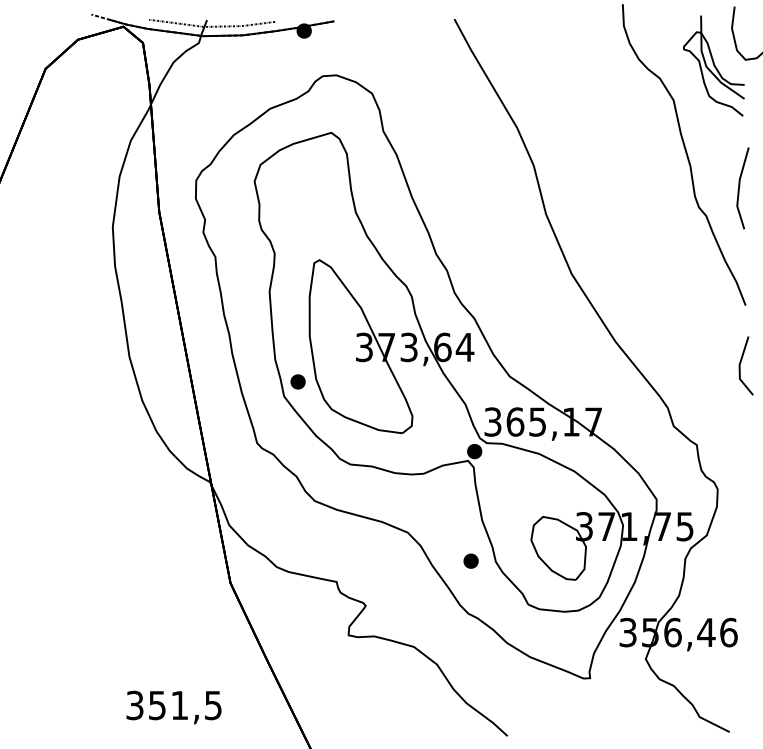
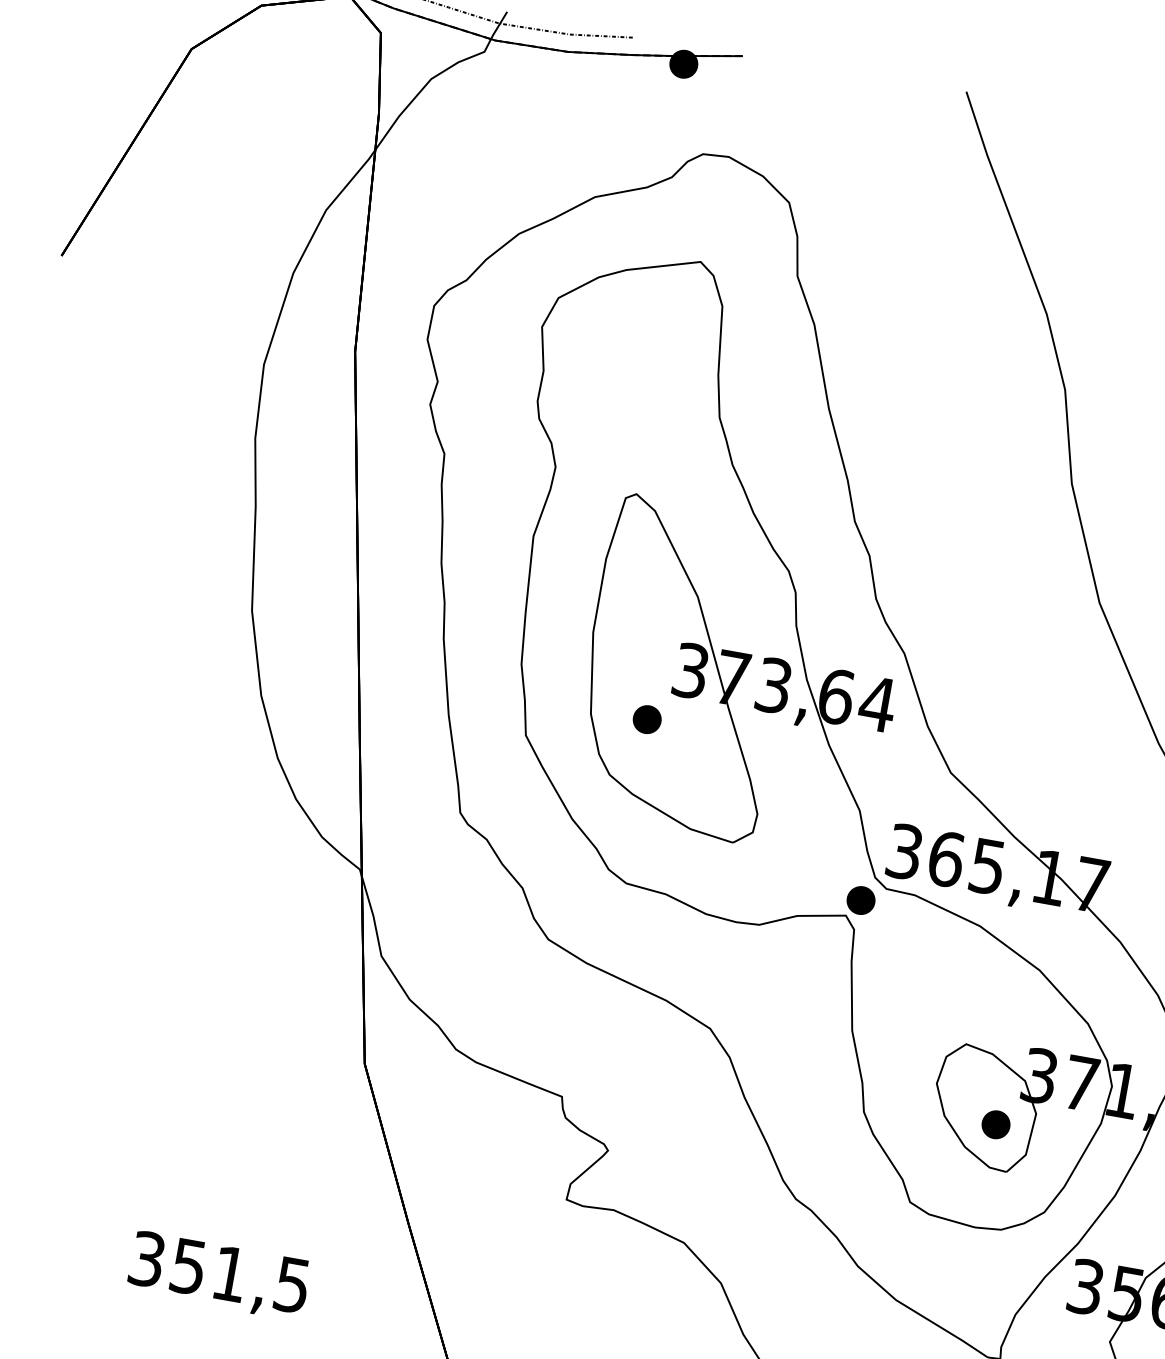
part: (297, 381) -> (646, 718), moved
part: (470, 560) -> (995, 1123), moved

